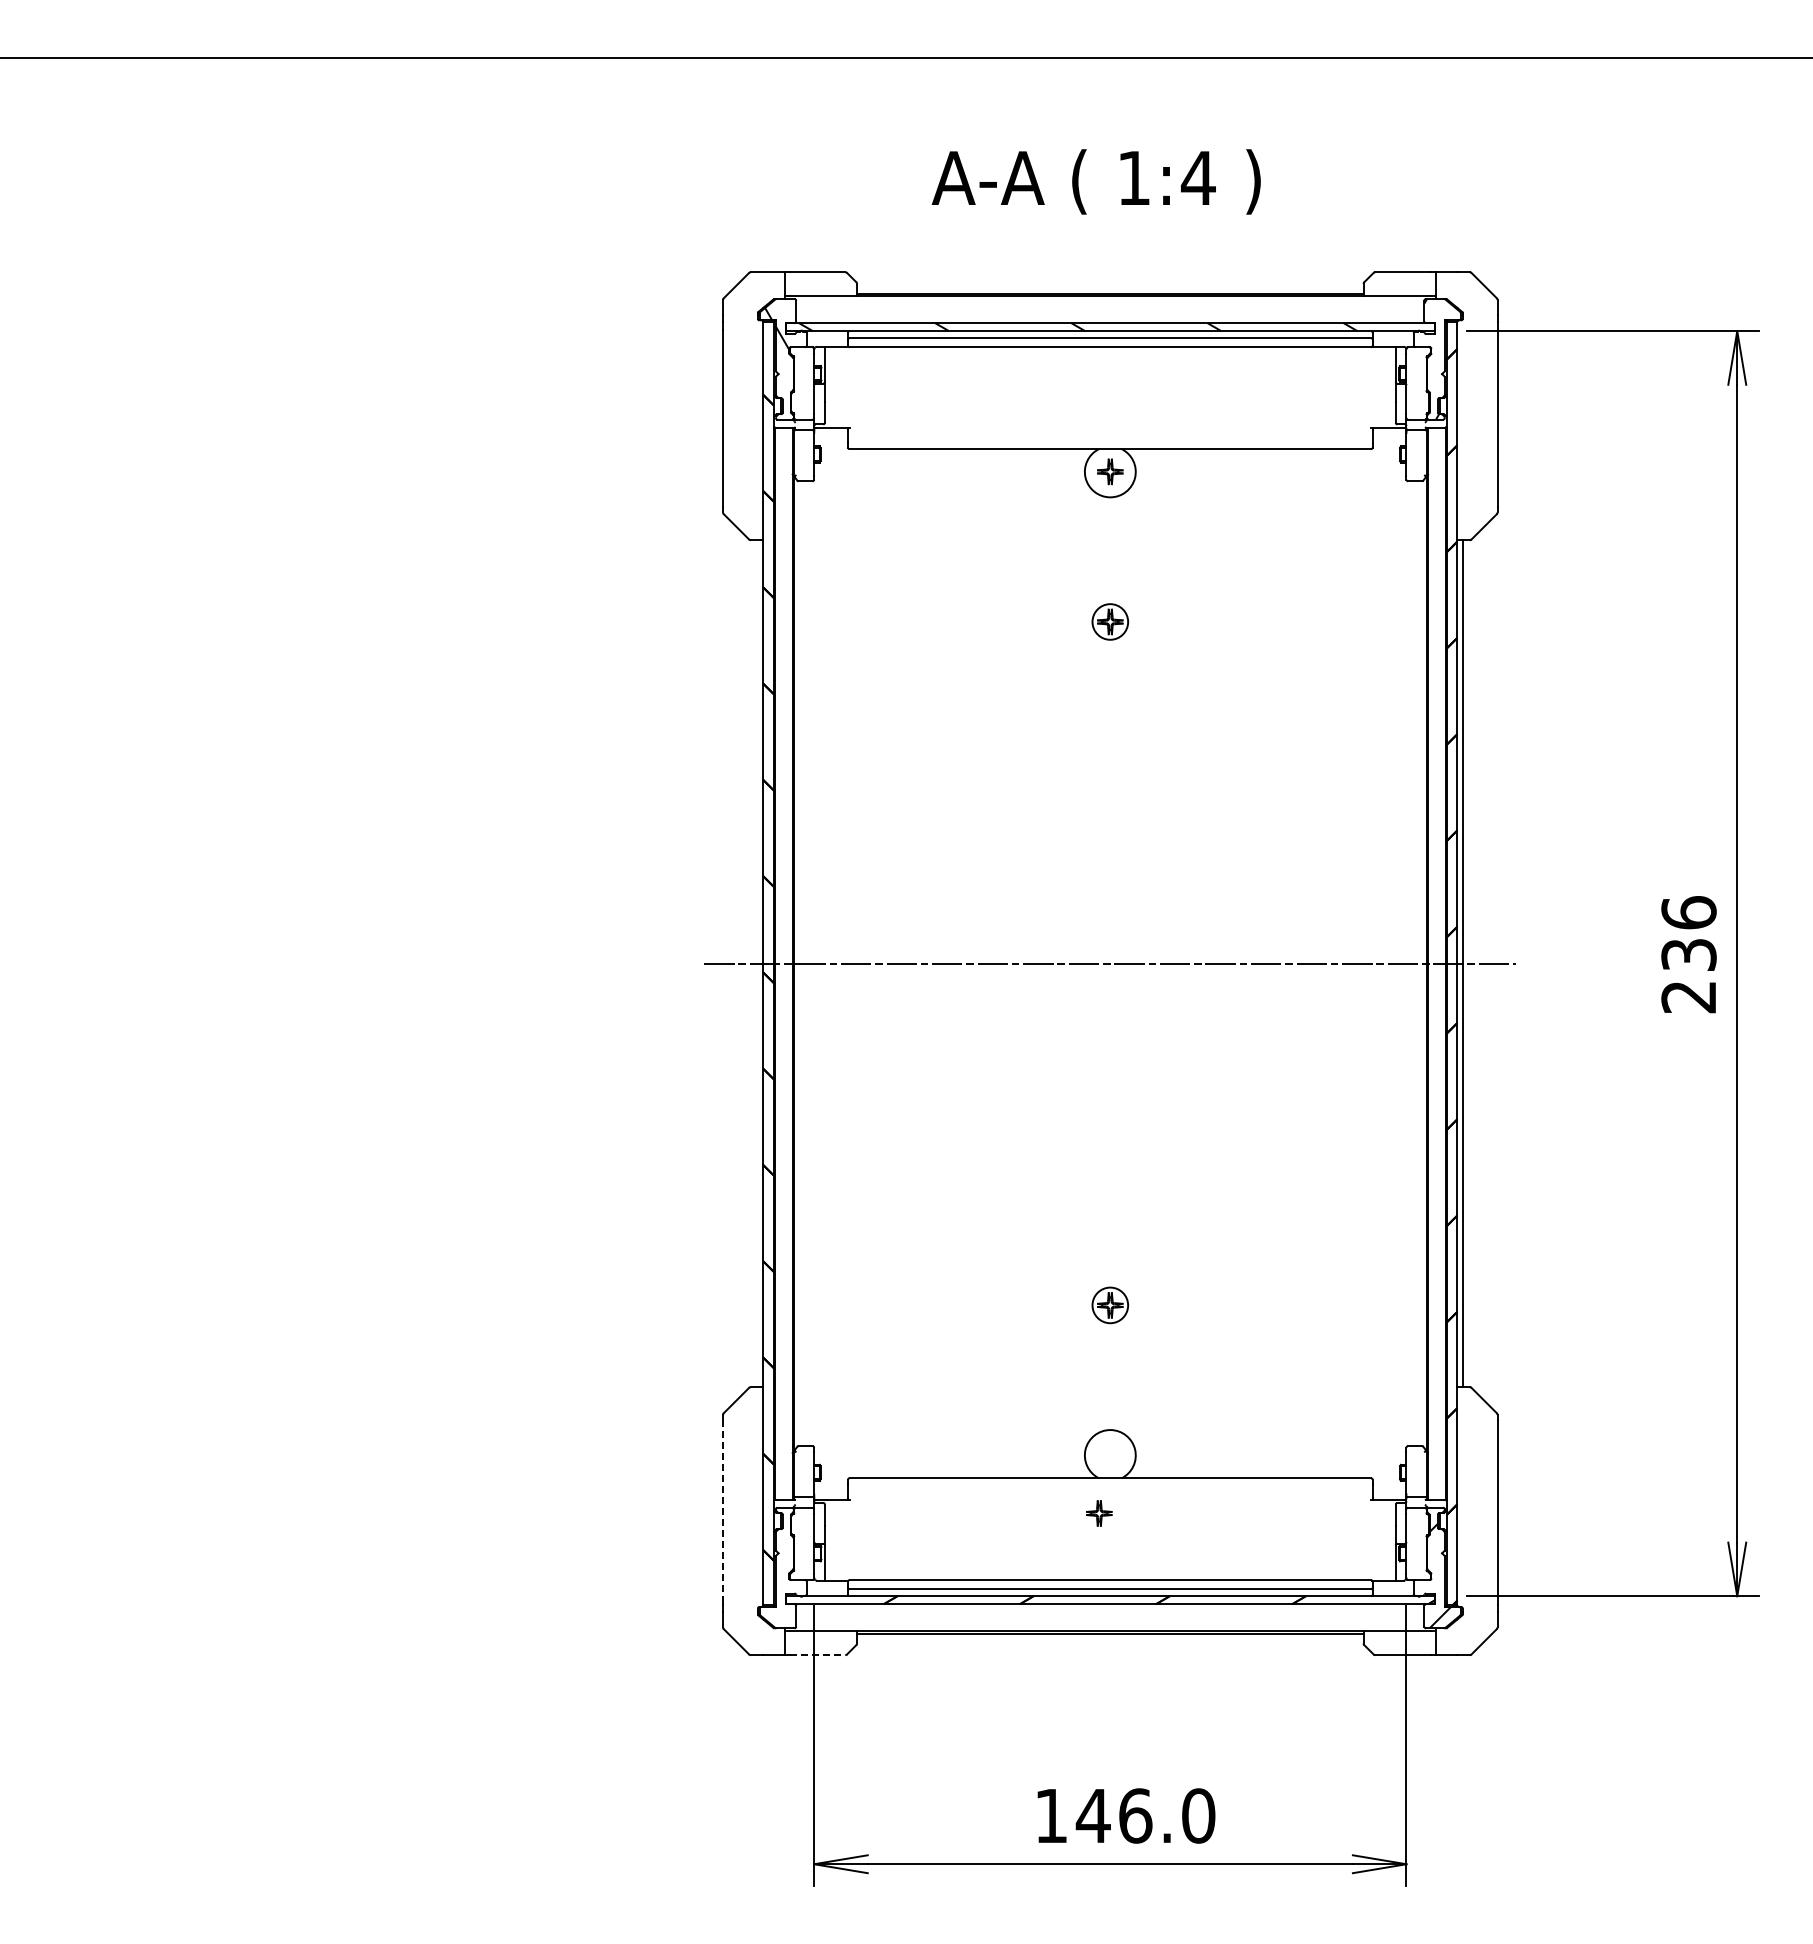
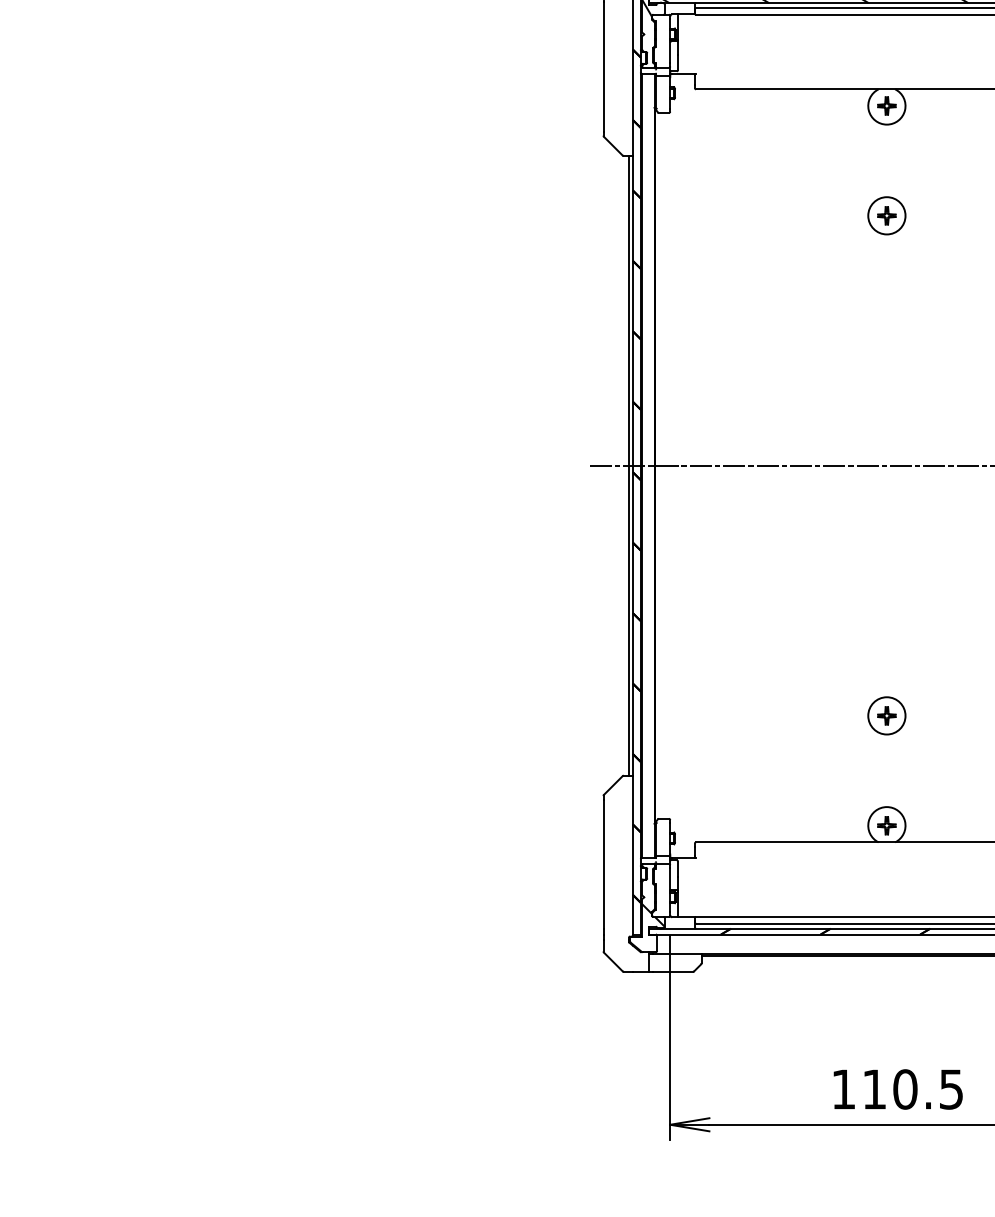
circle: (1109, 621) -> (886, 215), size x1.43
line: (757, 963) -> (628, 465), added
circle: (1109, 1304) -> (886, 715), size x1.43
line: (723, 1509) -> (603, 865), dashed -> solid
part: (1099, 1513) -> (887, 825), moved
hatch: (790, 1577) -> (652, 914), added
line: (817, 1655) -> (672, 972), dashed -> solid
text: (1145, 1815) -> (912, 1089), 146.0 -> 110.5

